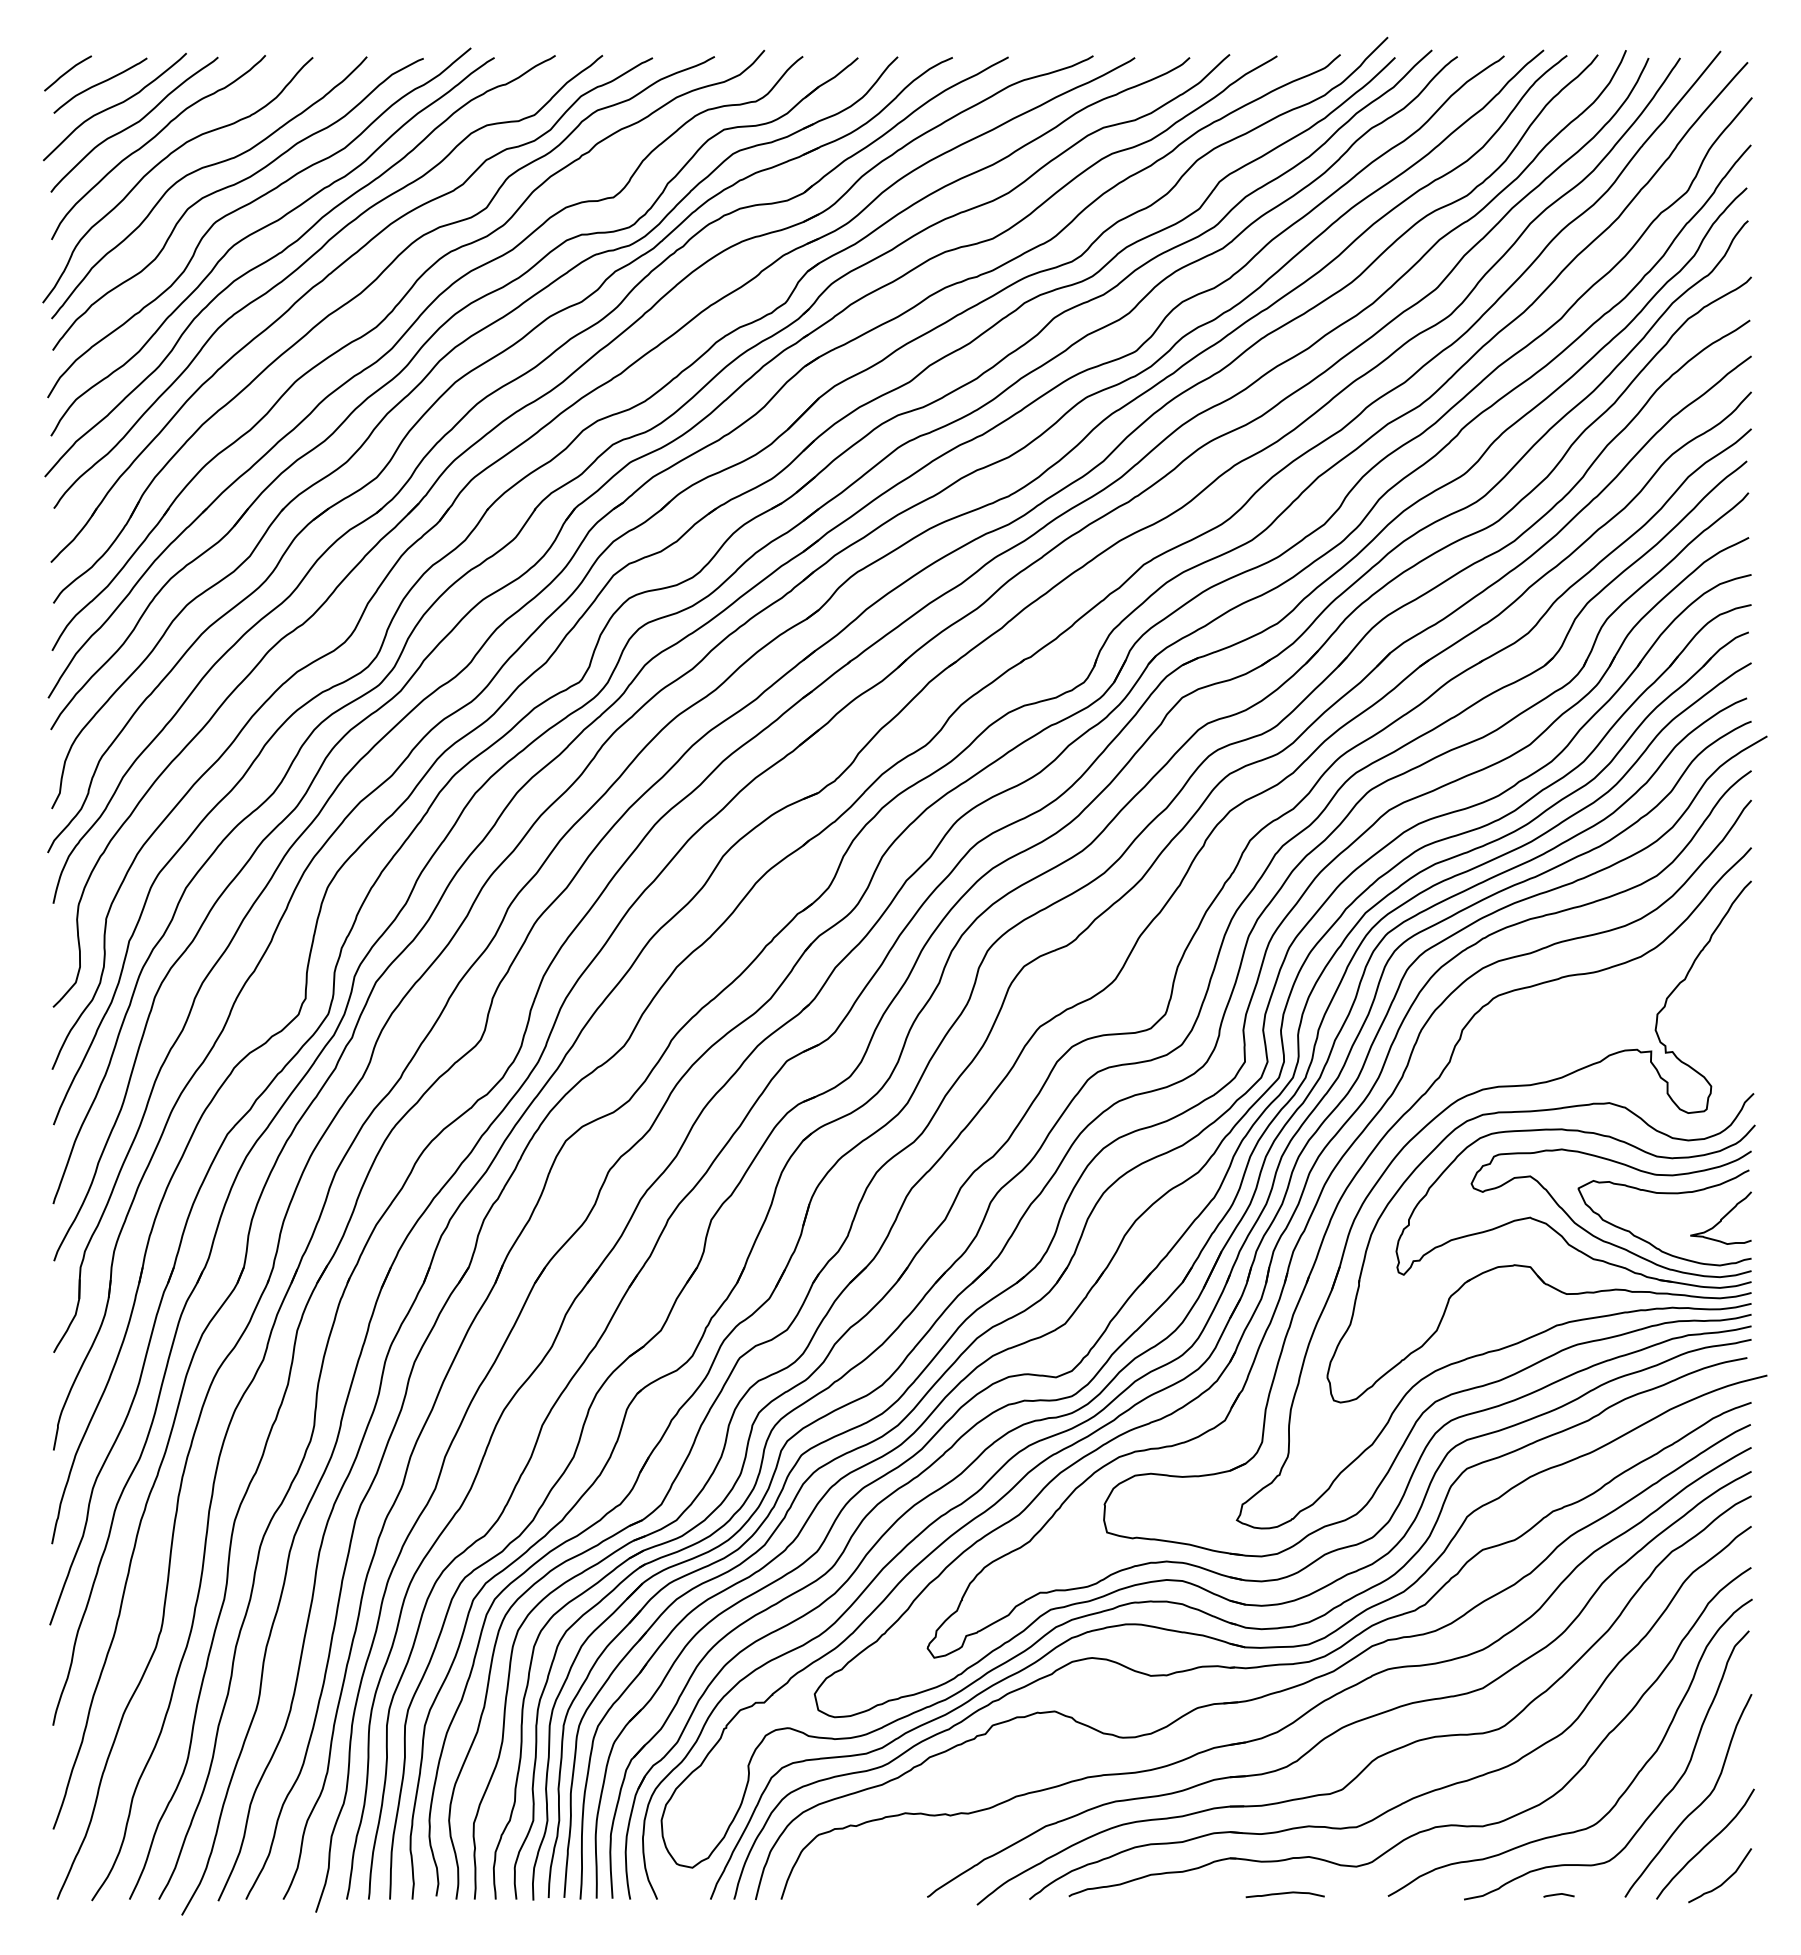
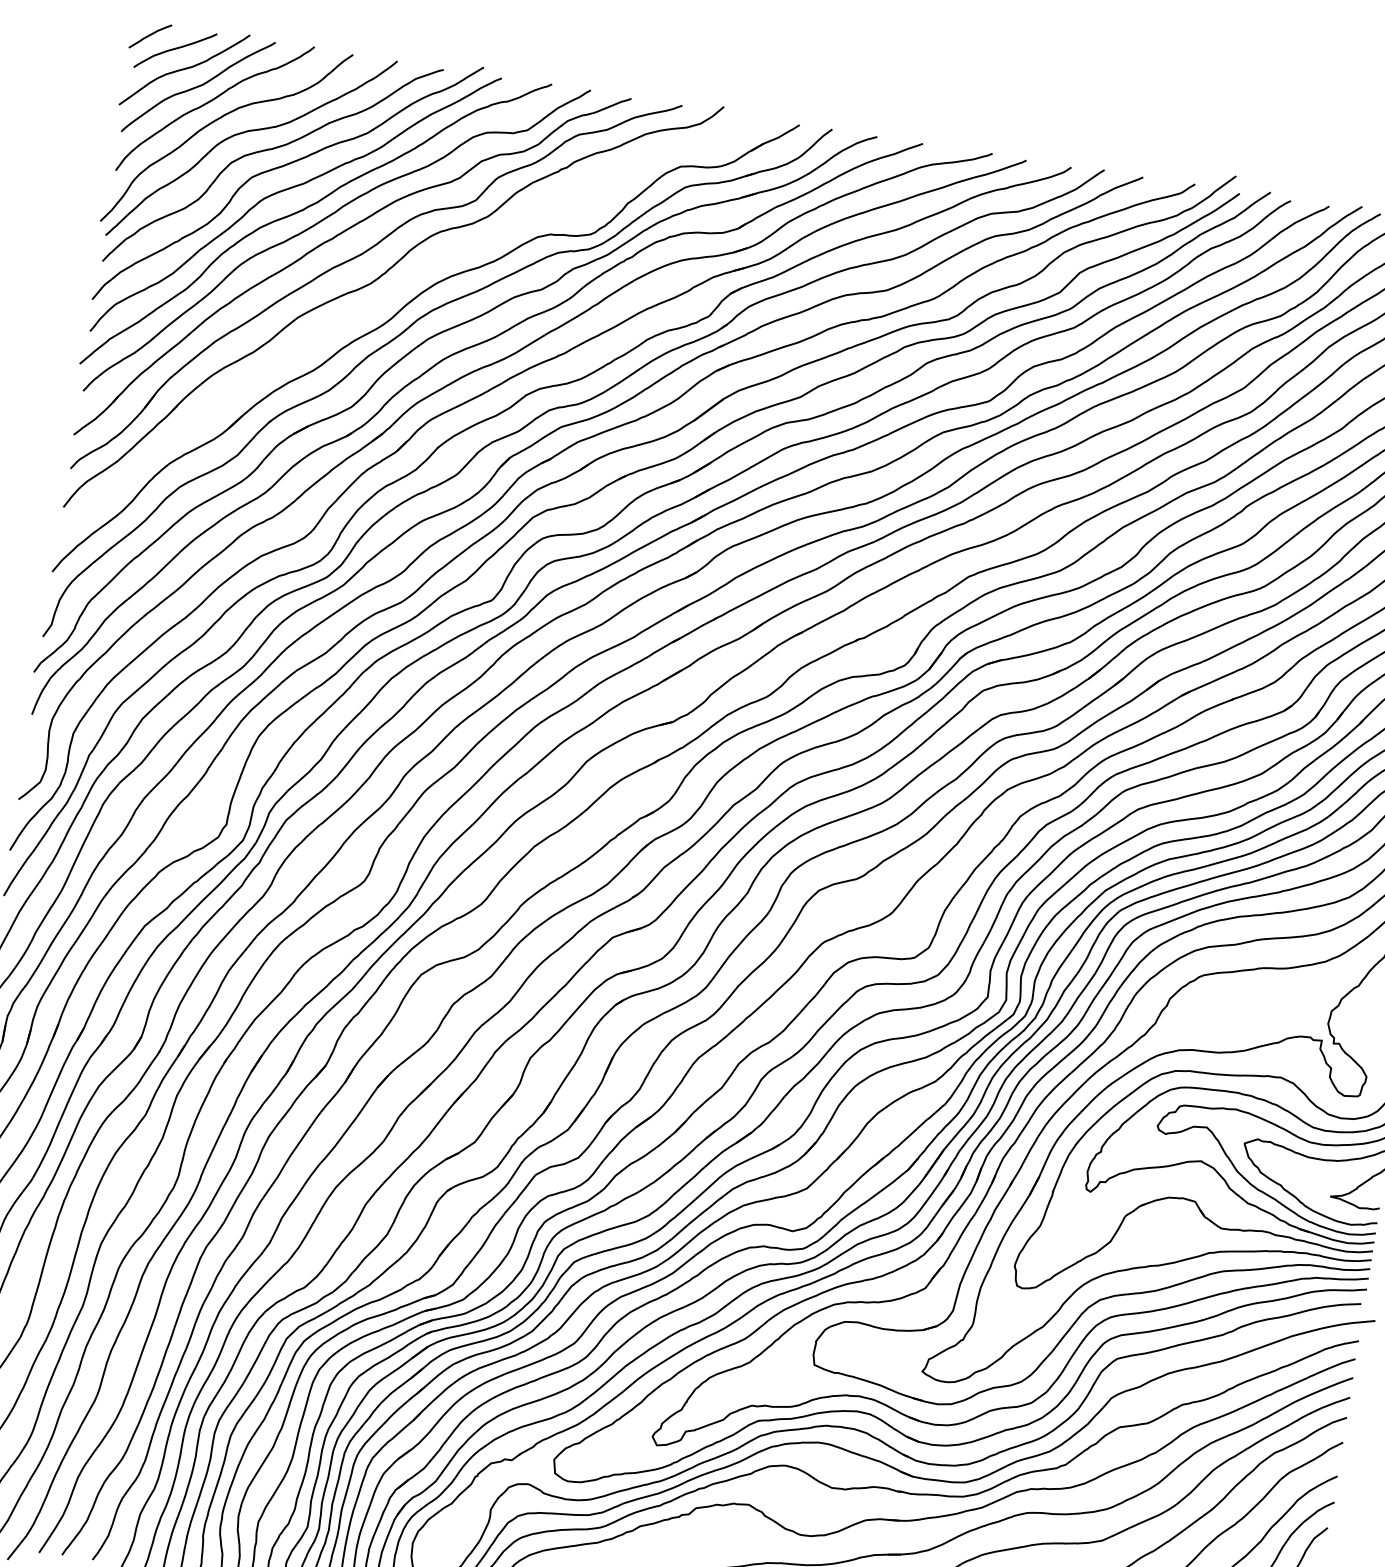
part: (395, 346) -> (383, 302), removed

